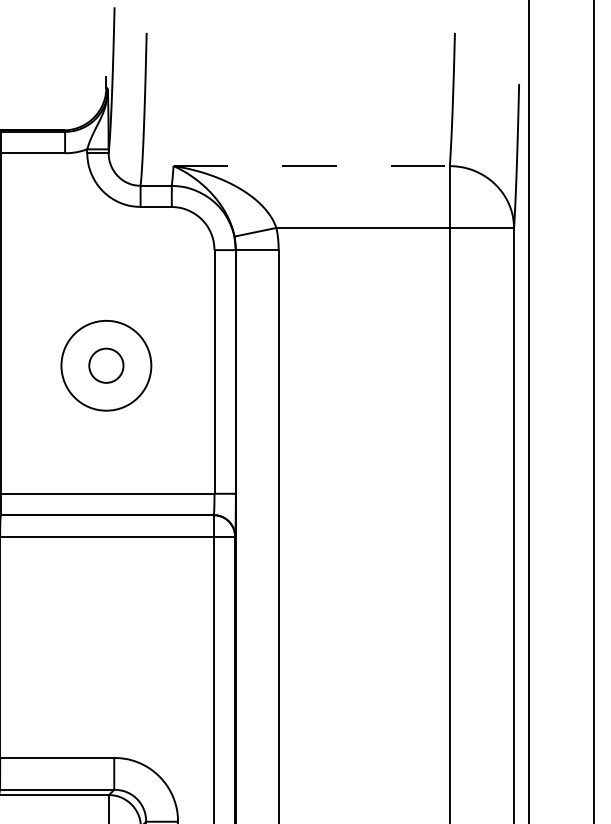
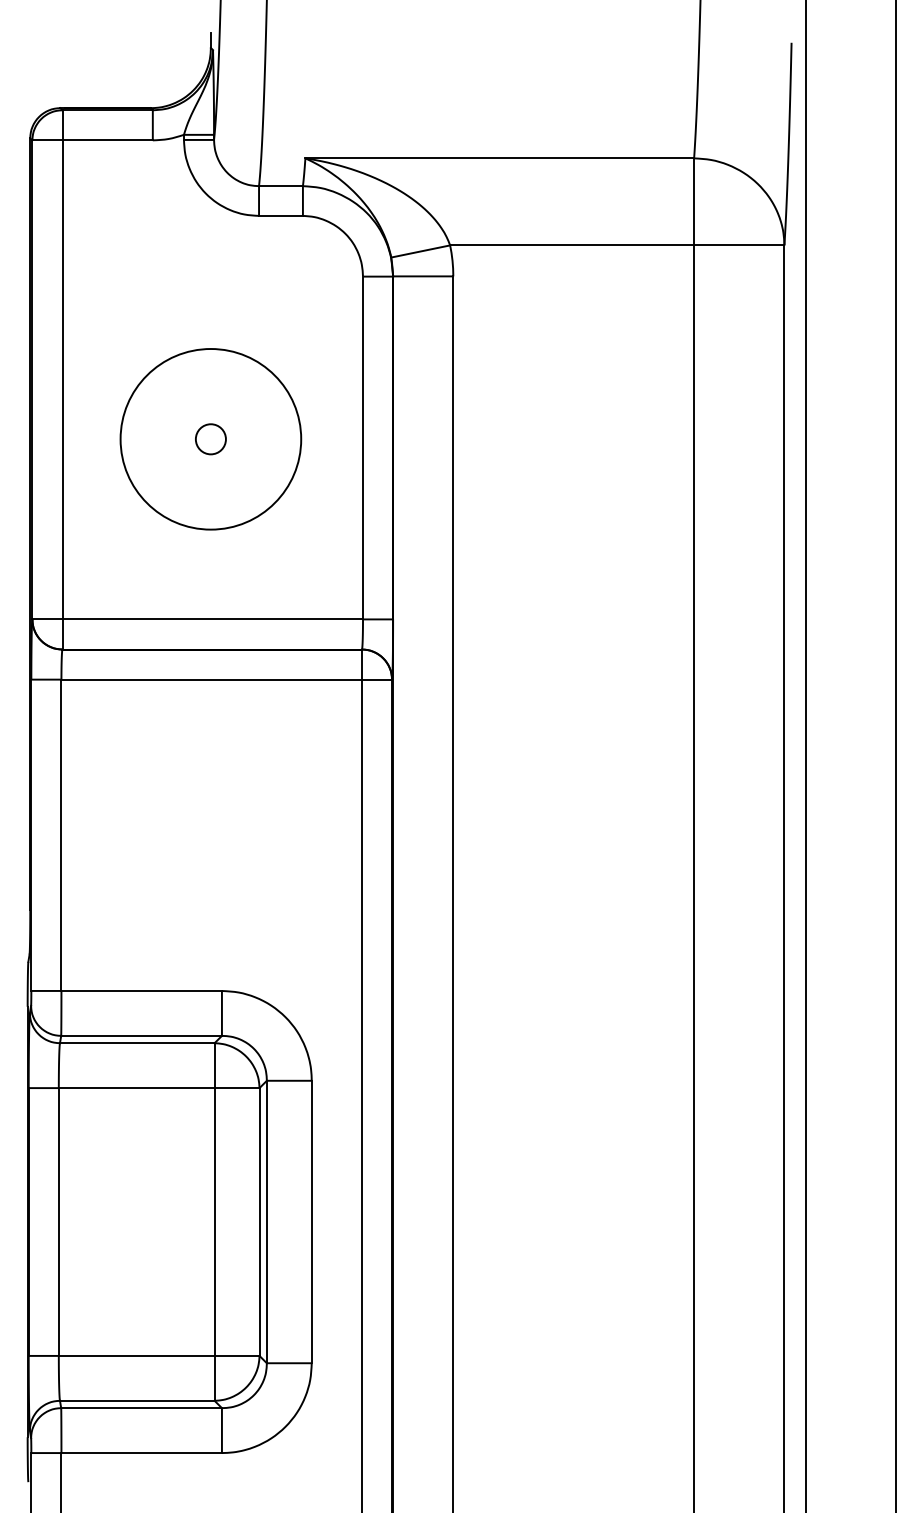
line: (312, 166) -> (500, 158), dashed -> solid
circle: (106, 365) -> (210, 439), size x0.62
circle: (106, 365) -> (210, 439), size x1.43

